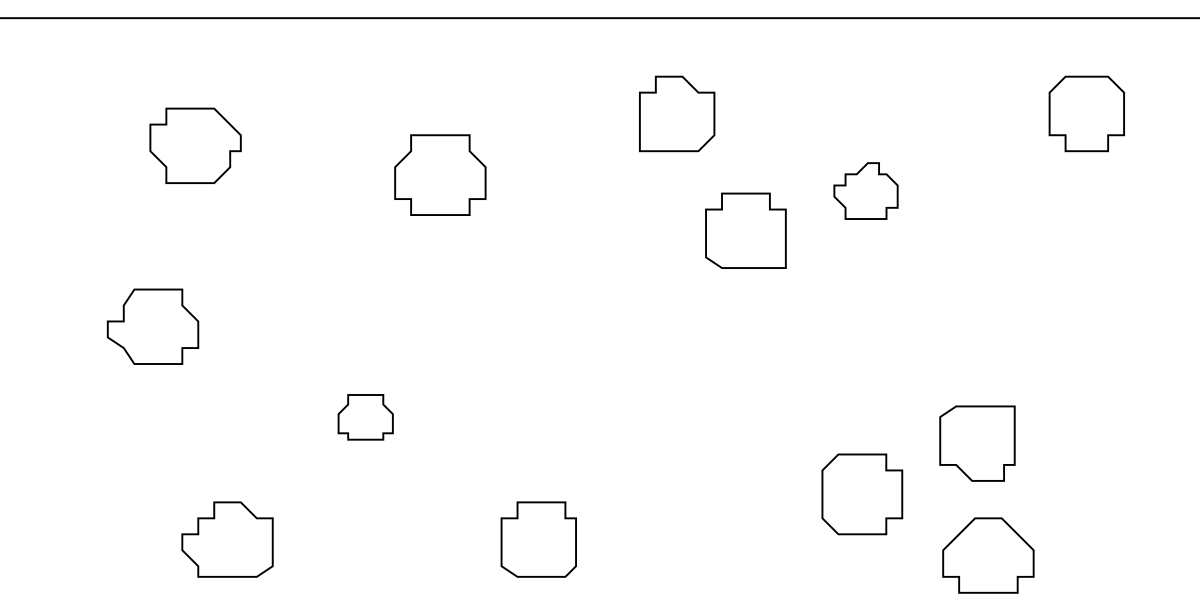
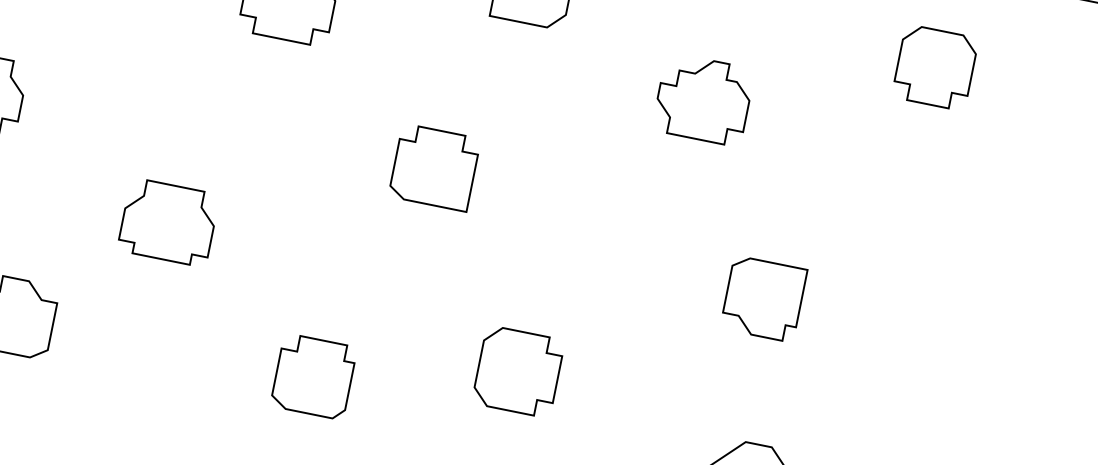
part: (865, 190) -> (703, 99), size x1.43
part: (745, 230) -> (434, 167), moved
part: (365, 417) -> (168, 222), size x1.67
part: (977, 443) -> (763, 298), moved
part: (862, 494) -> (518, 371), moved

